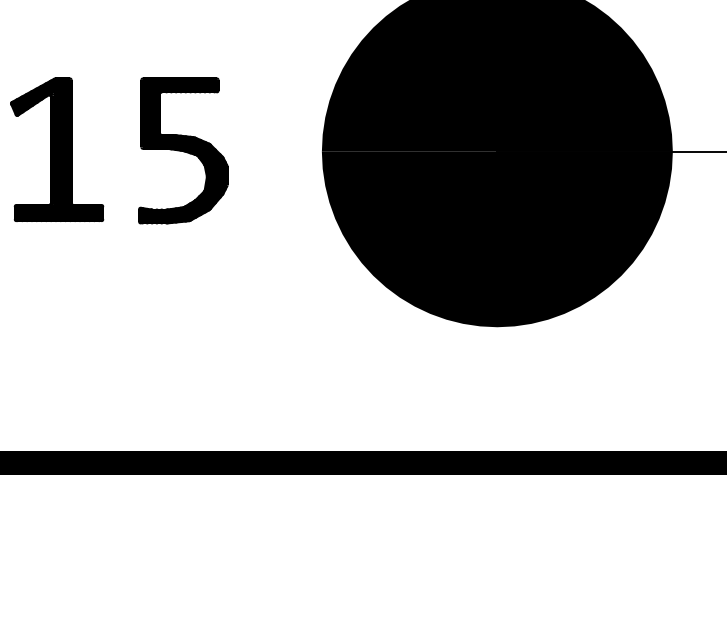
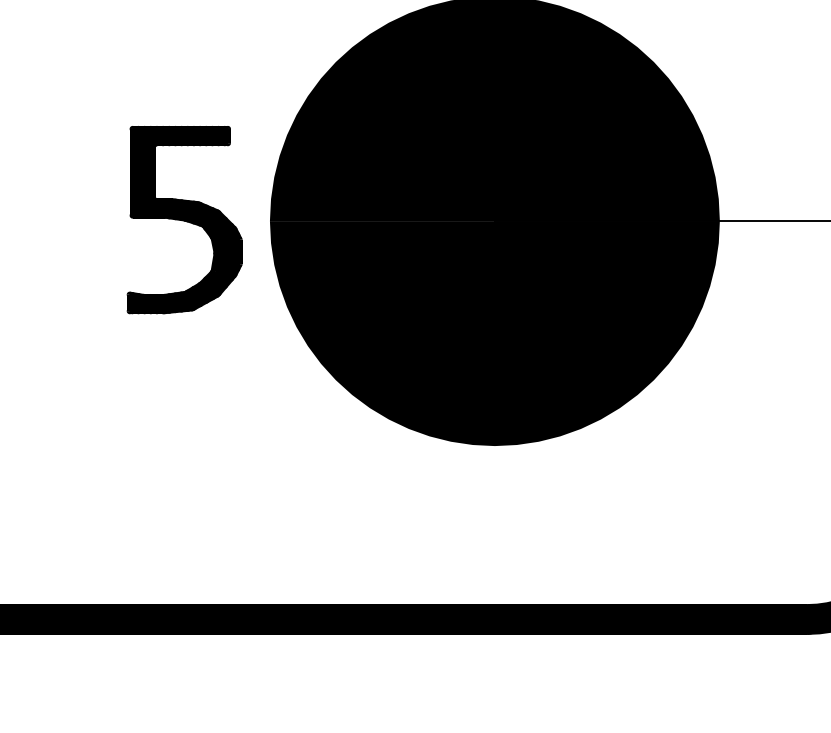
part: (183, 150) -> (184, 219), moved

